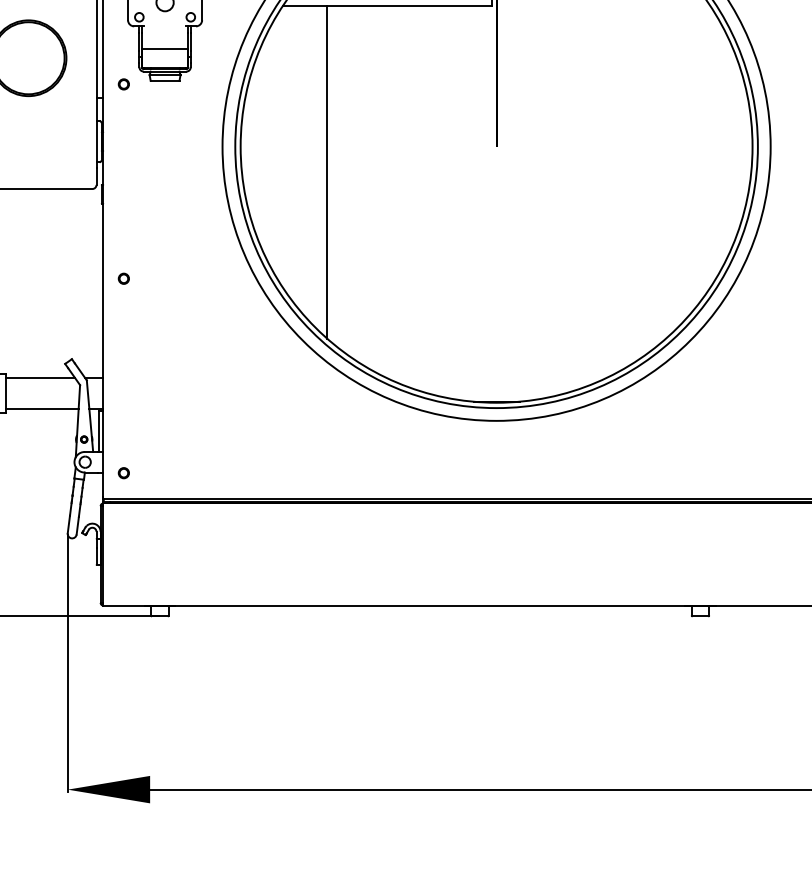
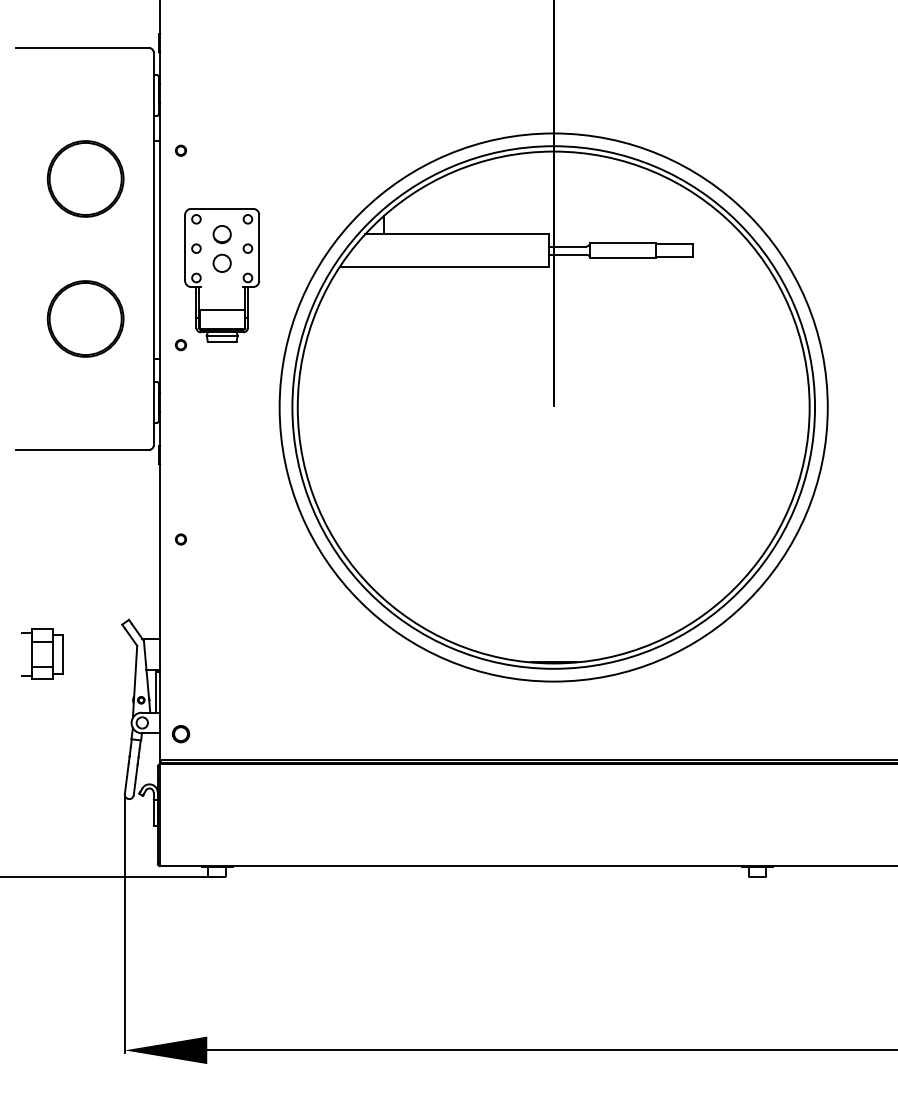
line: (327, 172) -> (384, 433), removed
line: (40, 377) -> (97, 638), removed
line: (42, 408) -> (99, 669), removed
circle: (123, 472) -> (180, 733), size x1.6

